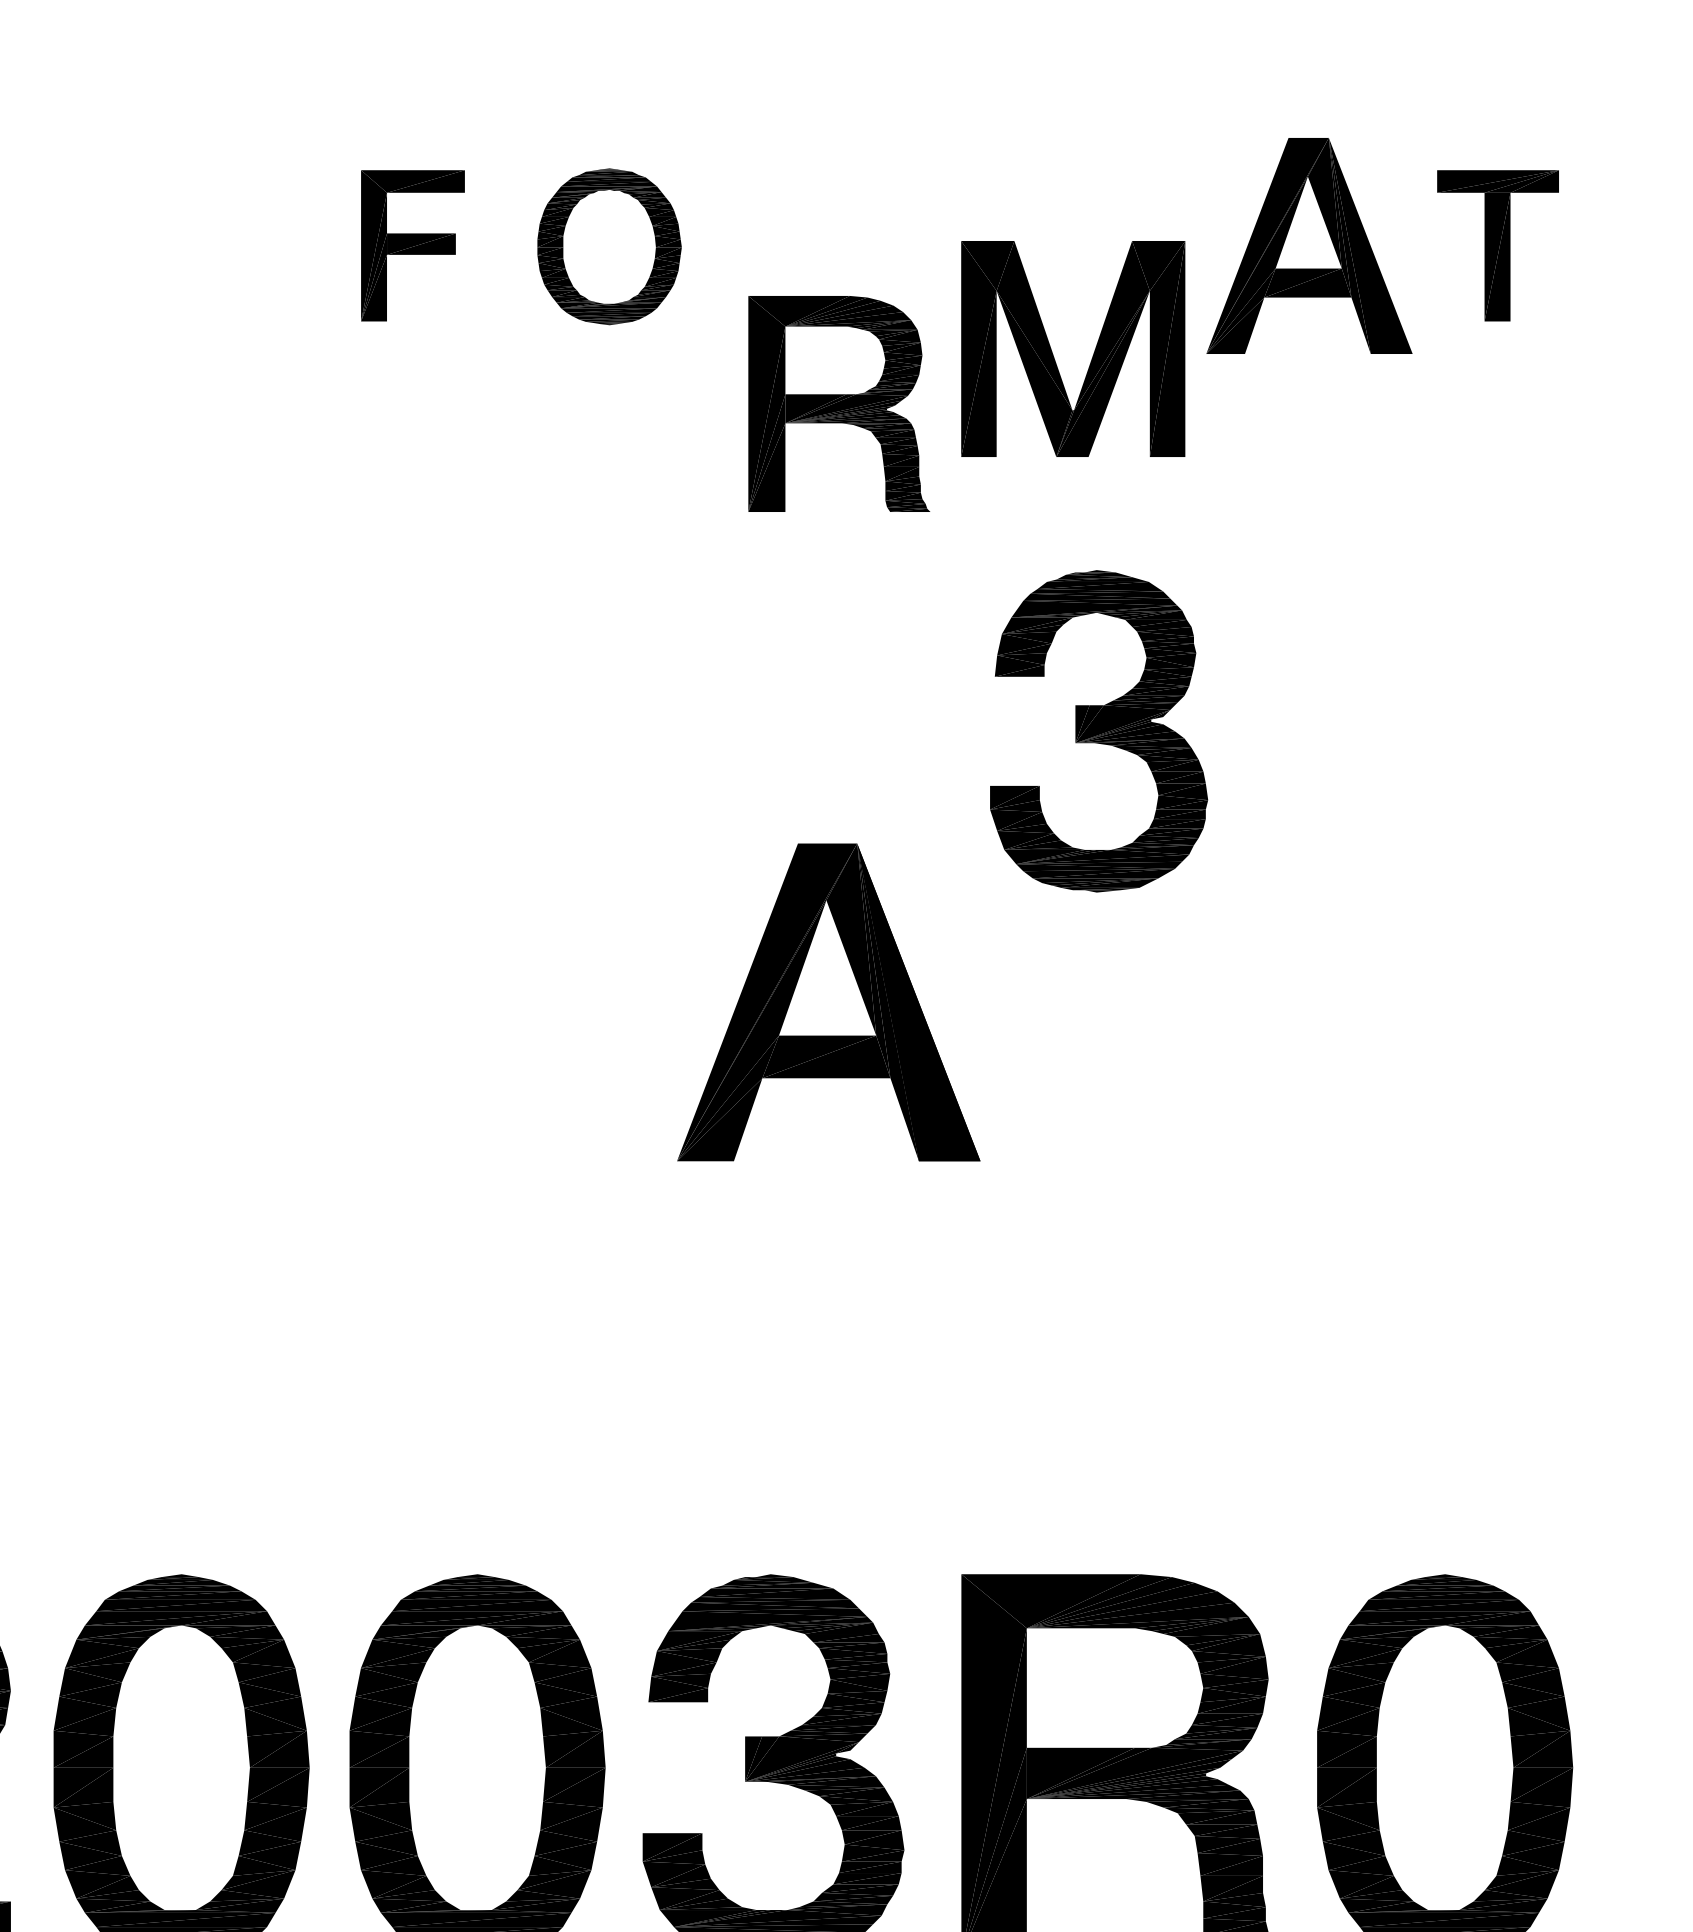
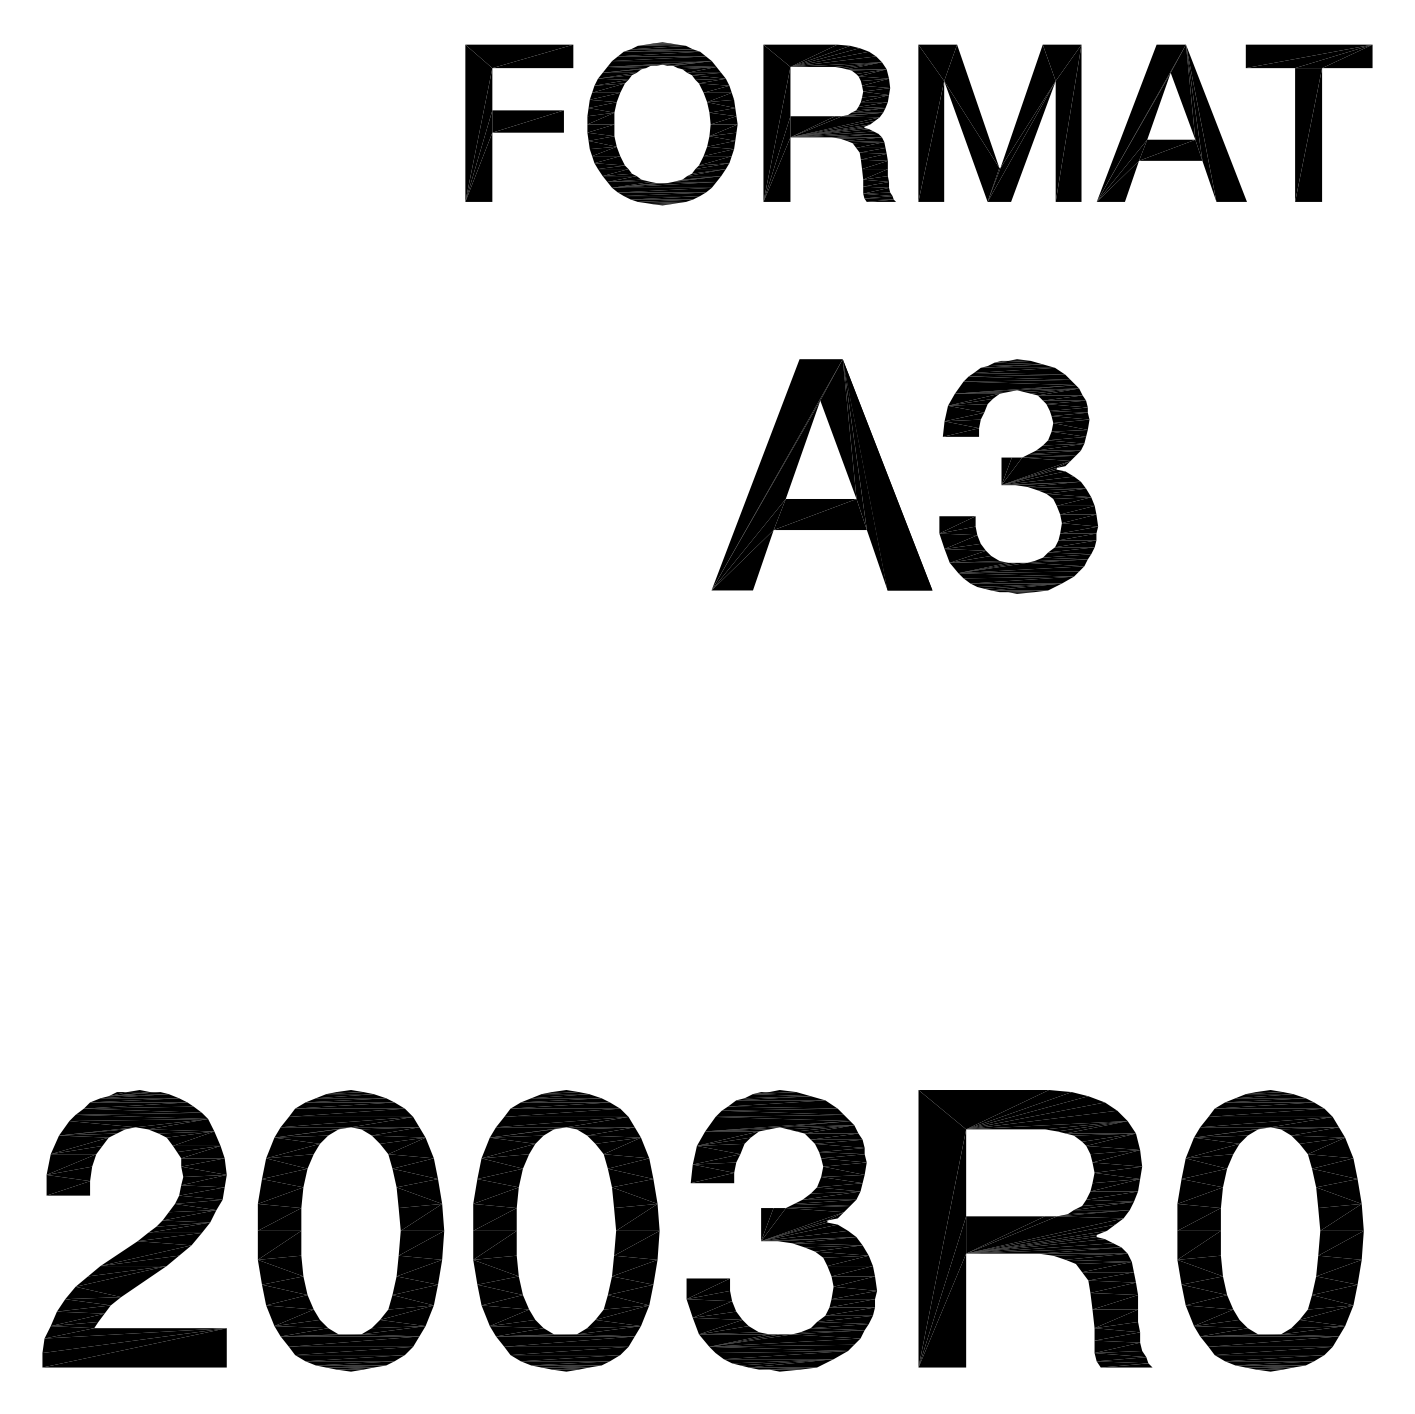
part: (413, 244) -> (519, 122), size x1.43
part: (1497, 244) -> (1308, 122), size x1.43
part: (609, 246) -> (662, 123), size x1.43
part: (1053, 353) -> (985, 126), moved
part: (839, 402) -> (829, 122), moved
part: (828, 1001) -> (821, 474), moved

